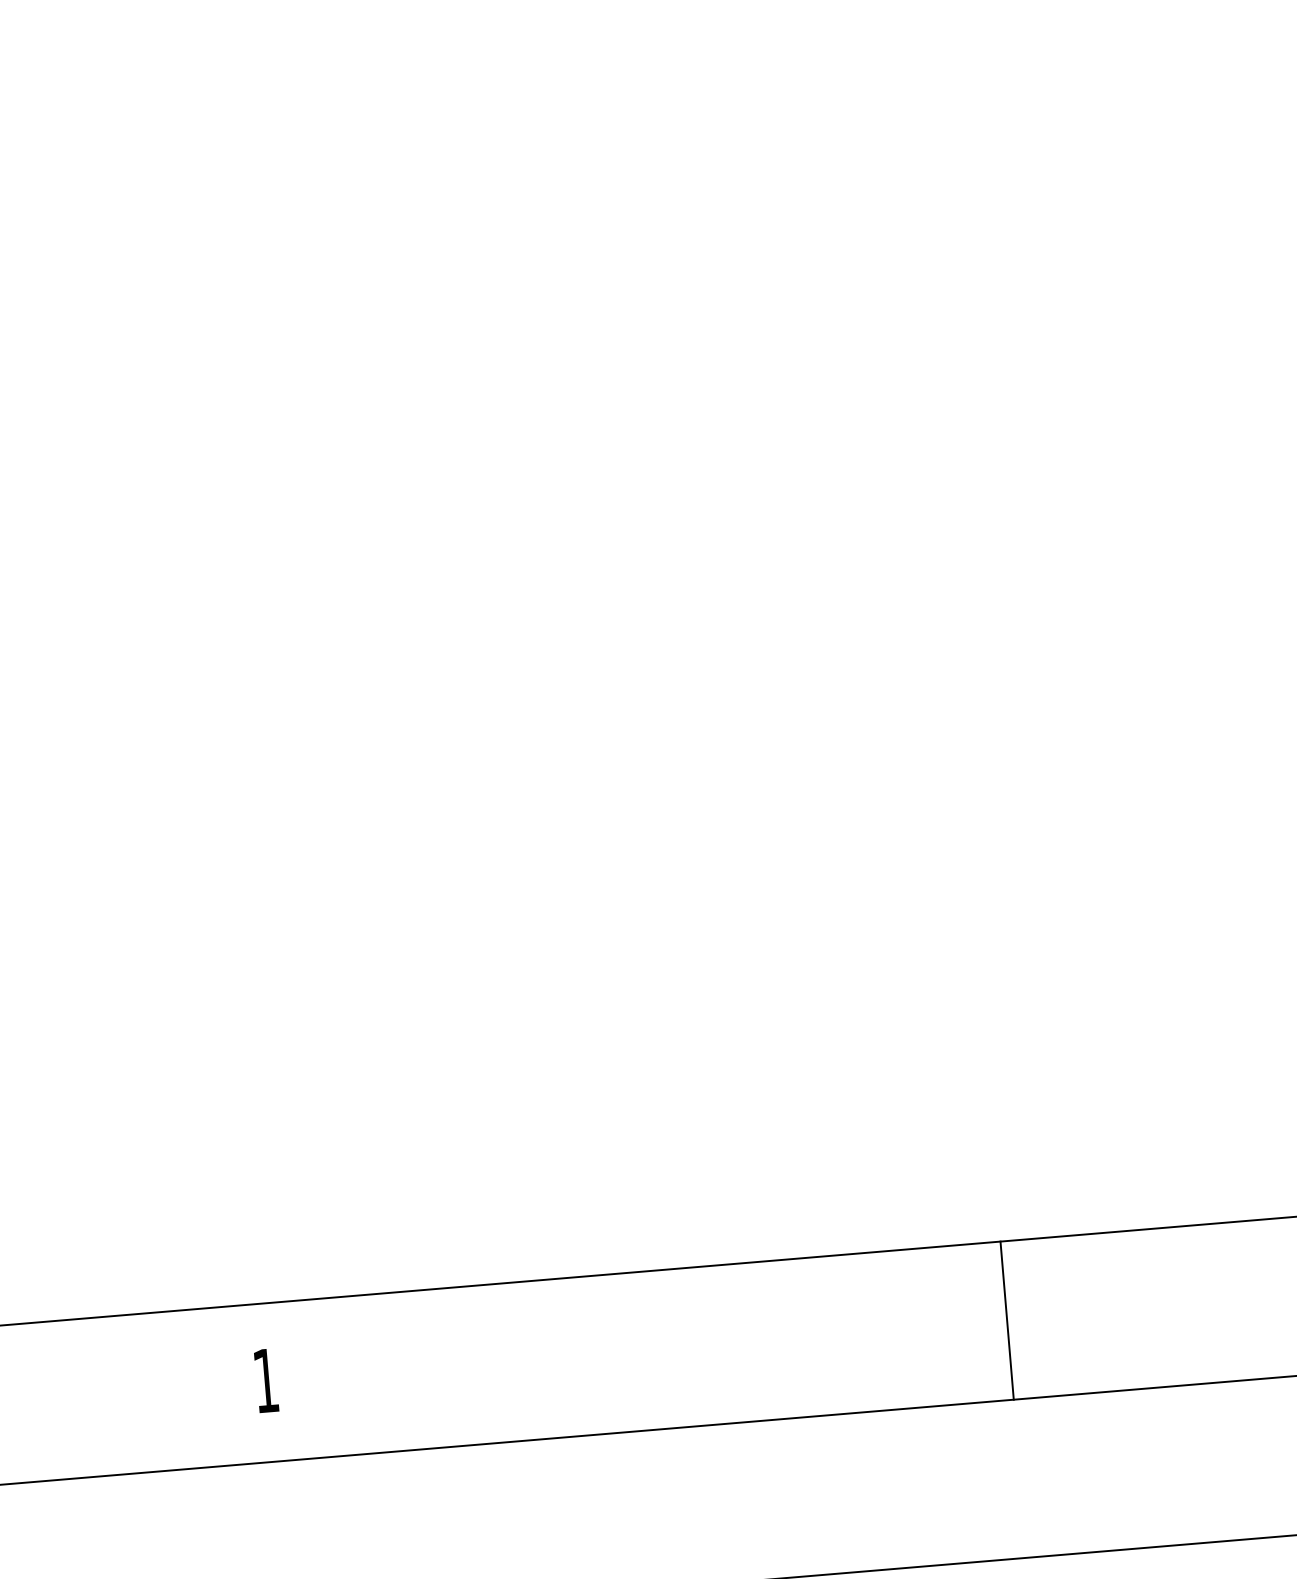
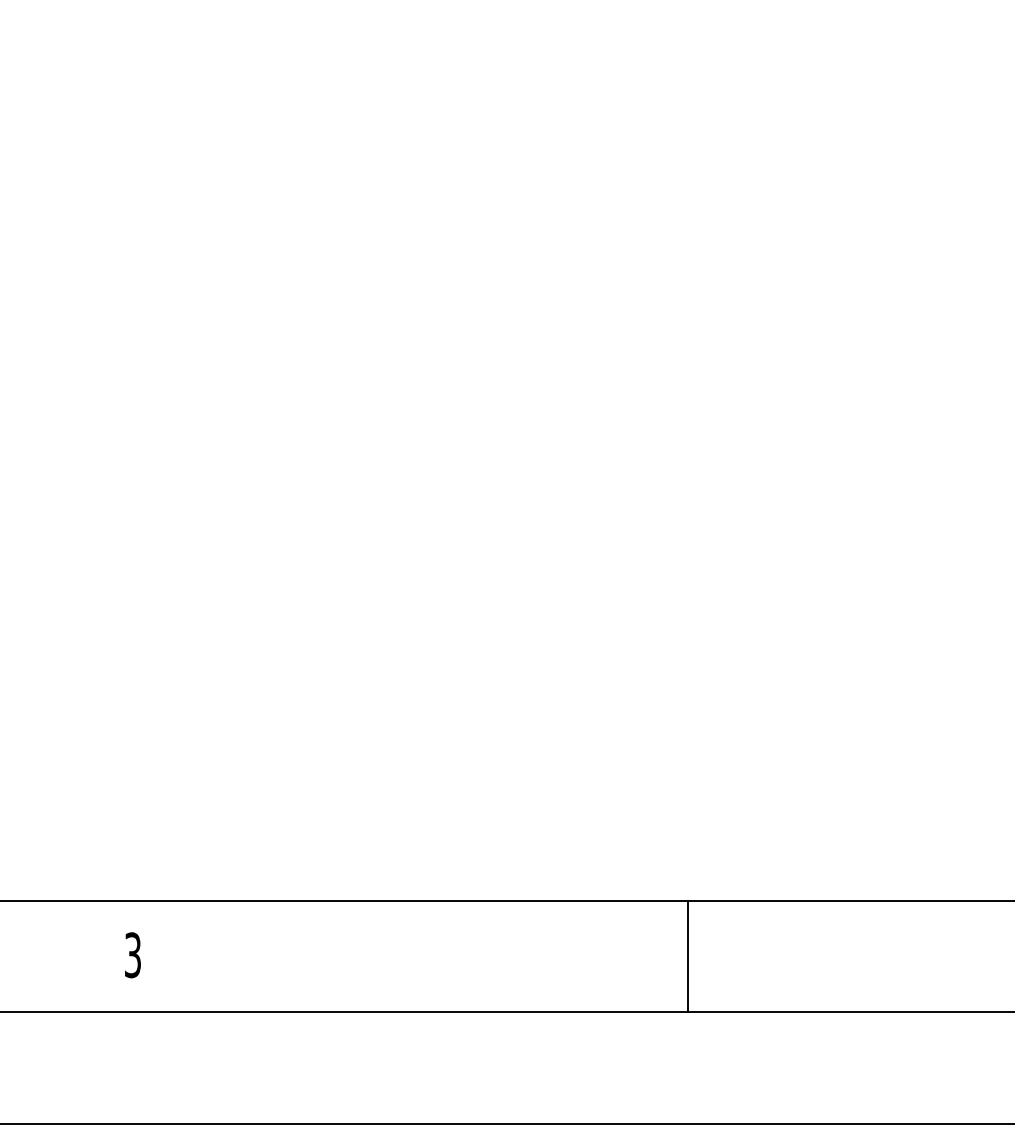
line: (1007, 1320) -> (688, 956), moved
text: (265, 1381) -> (132, 955), 1 -> 3

